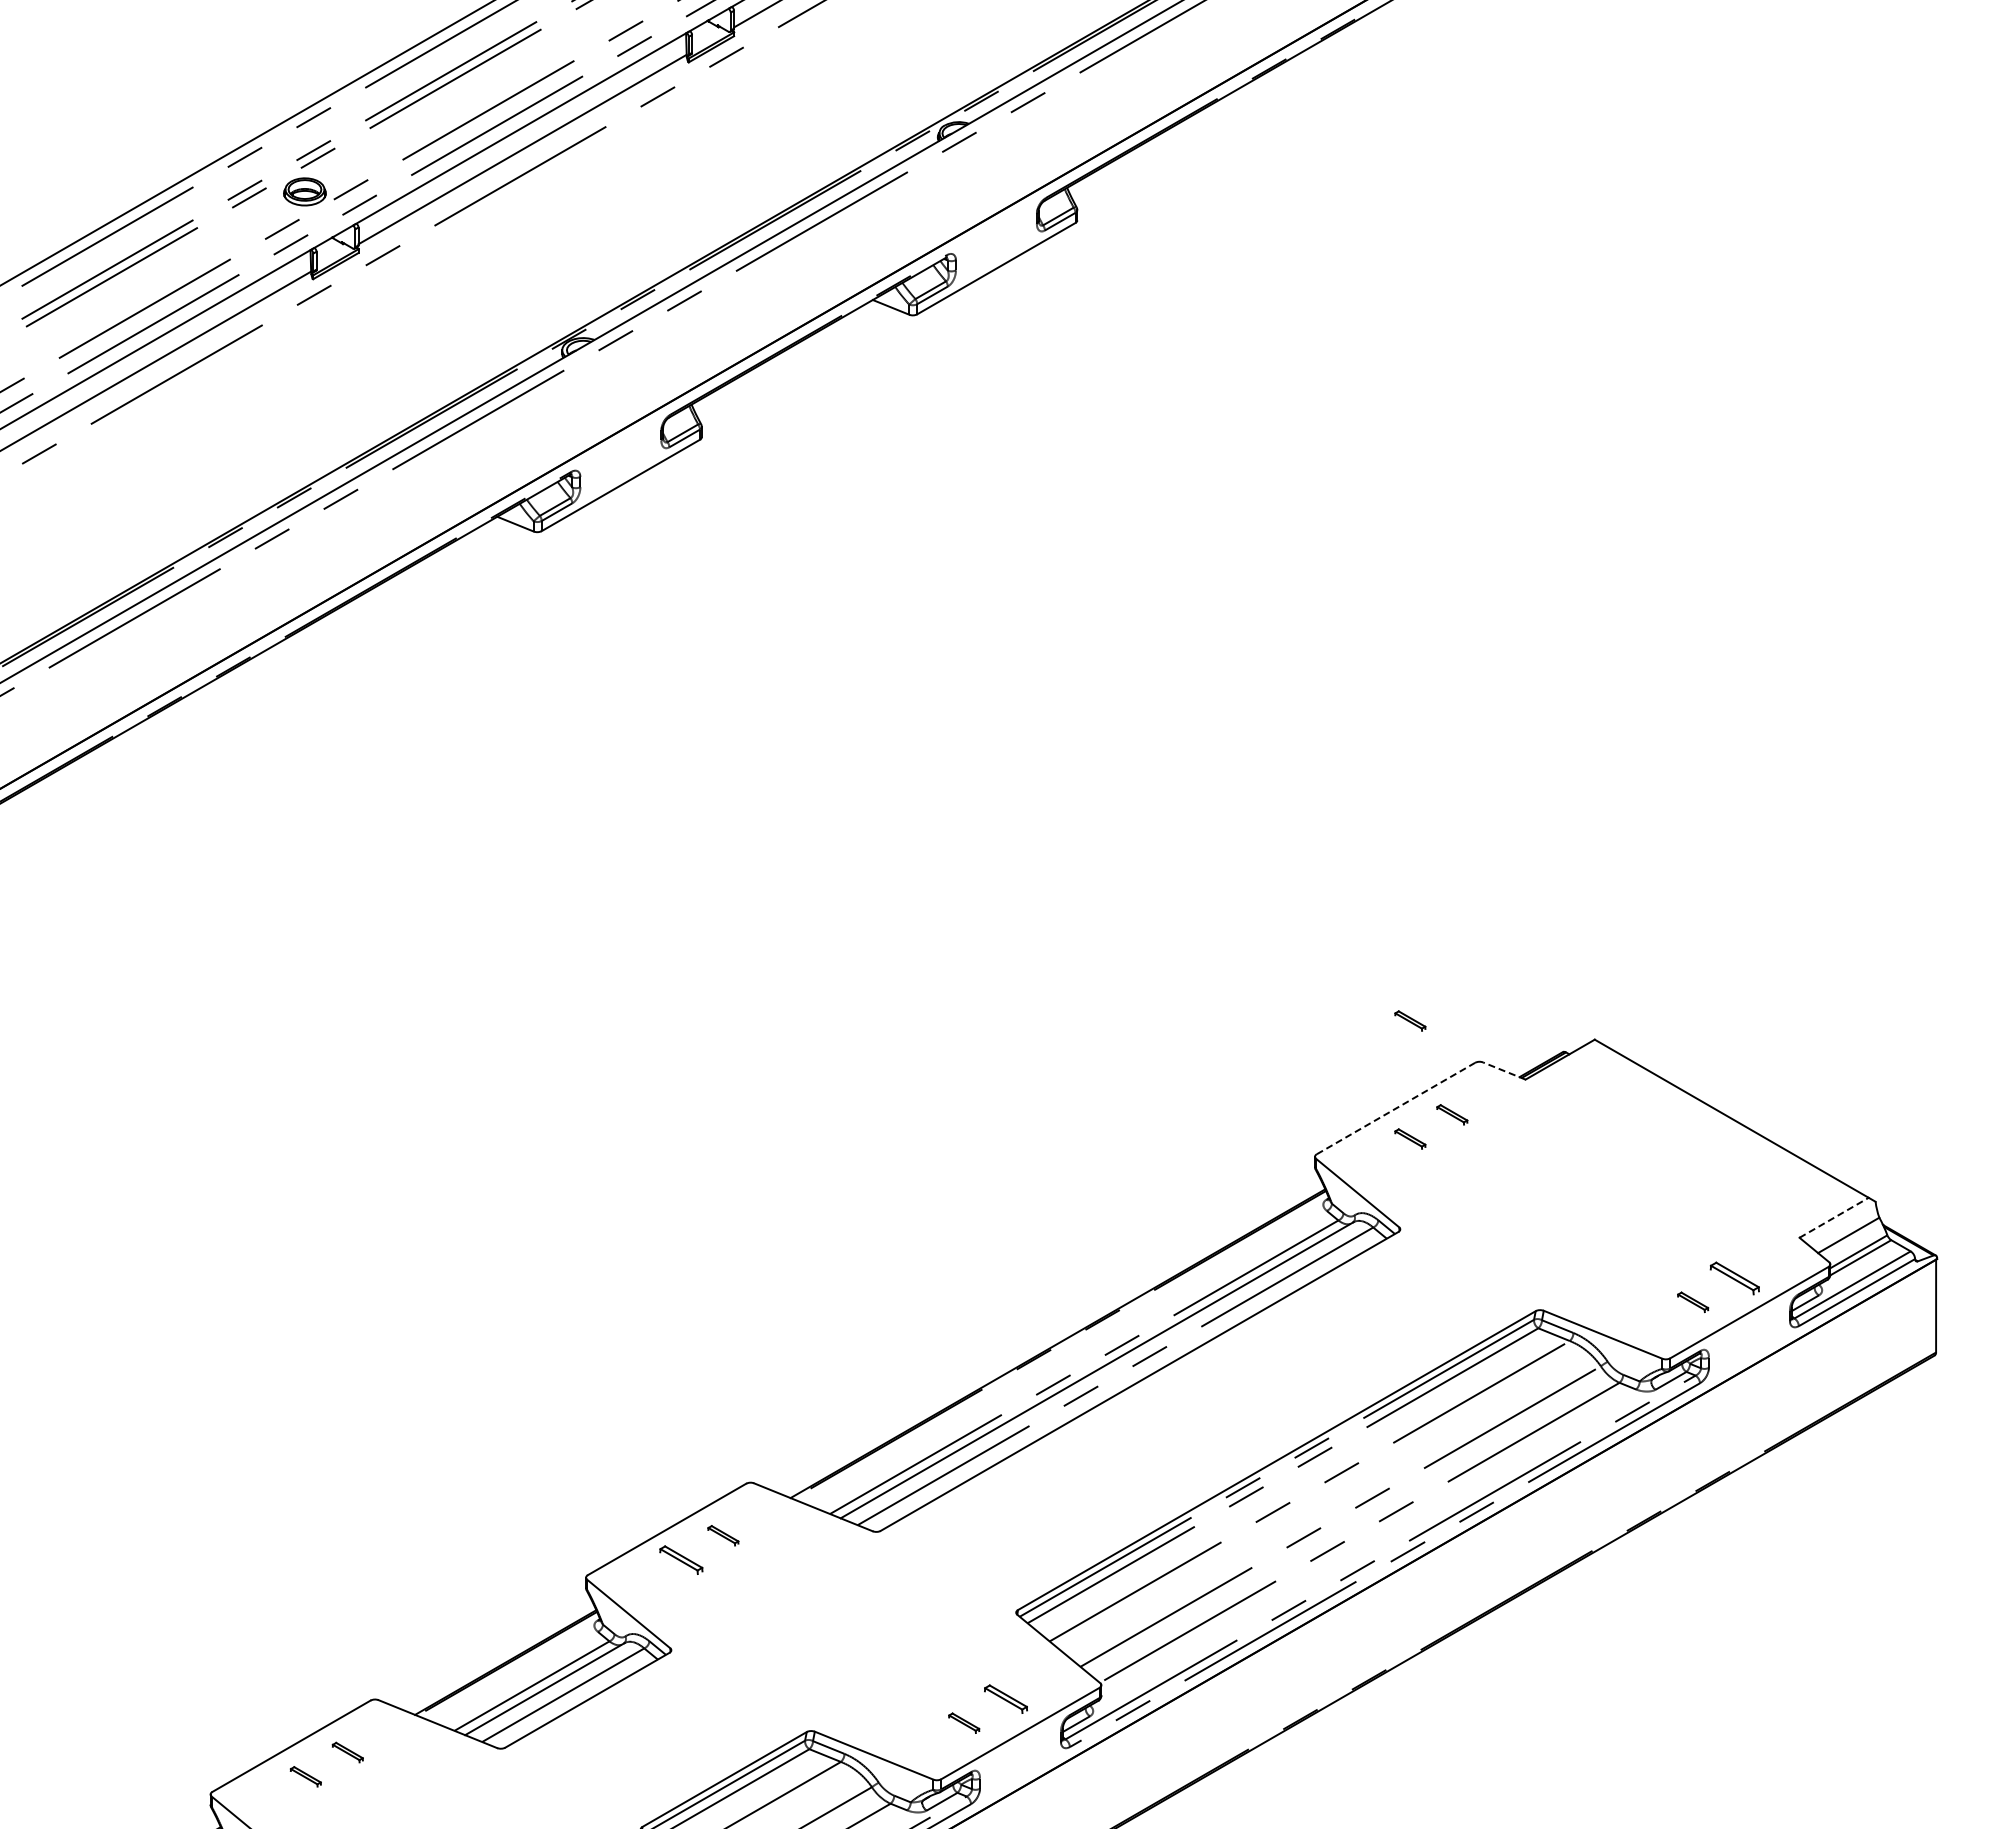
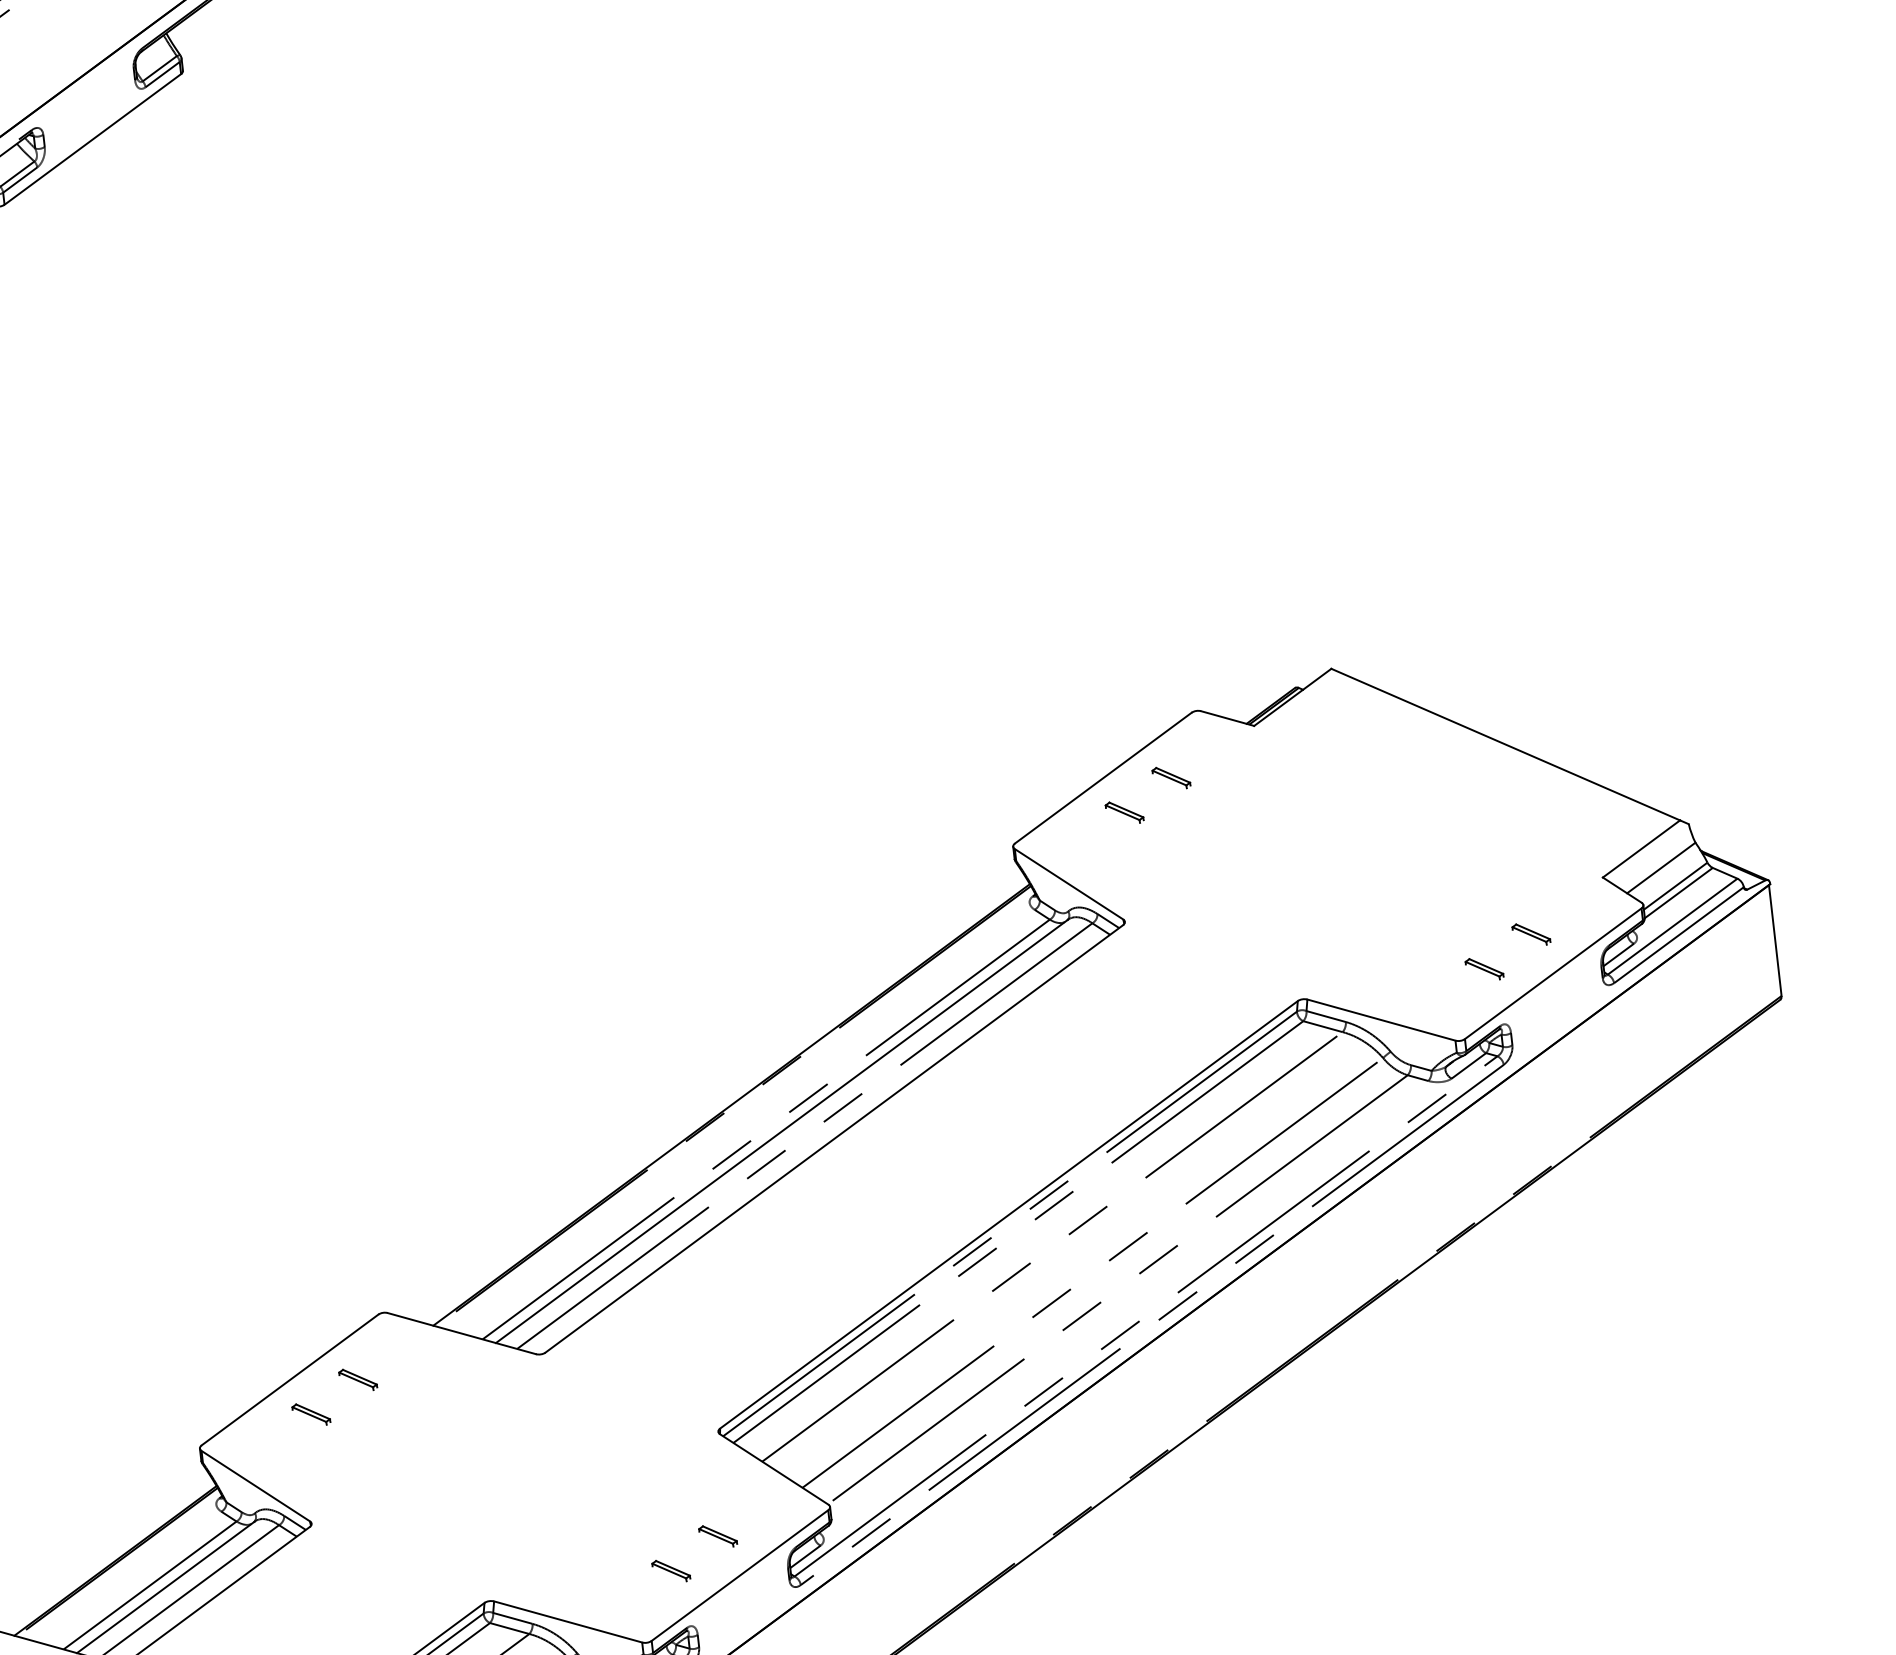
part: (1410, 1020) -> (1108, 670), removed
line: (1504, 1071) -> (1227, 719), dashed -> solid
line: (1396, 1108) -> (1103, 777), dashed -> solid
line: (1834, 1217) -> (1641, 848), dashed -> solid
part: (1735, 1277) -> (1531, 933), size x0.62
part: (681, 1559) -> (311, 1413), size x0.71
part: (1006, 1698) -> (718, 1535), size x0.71

